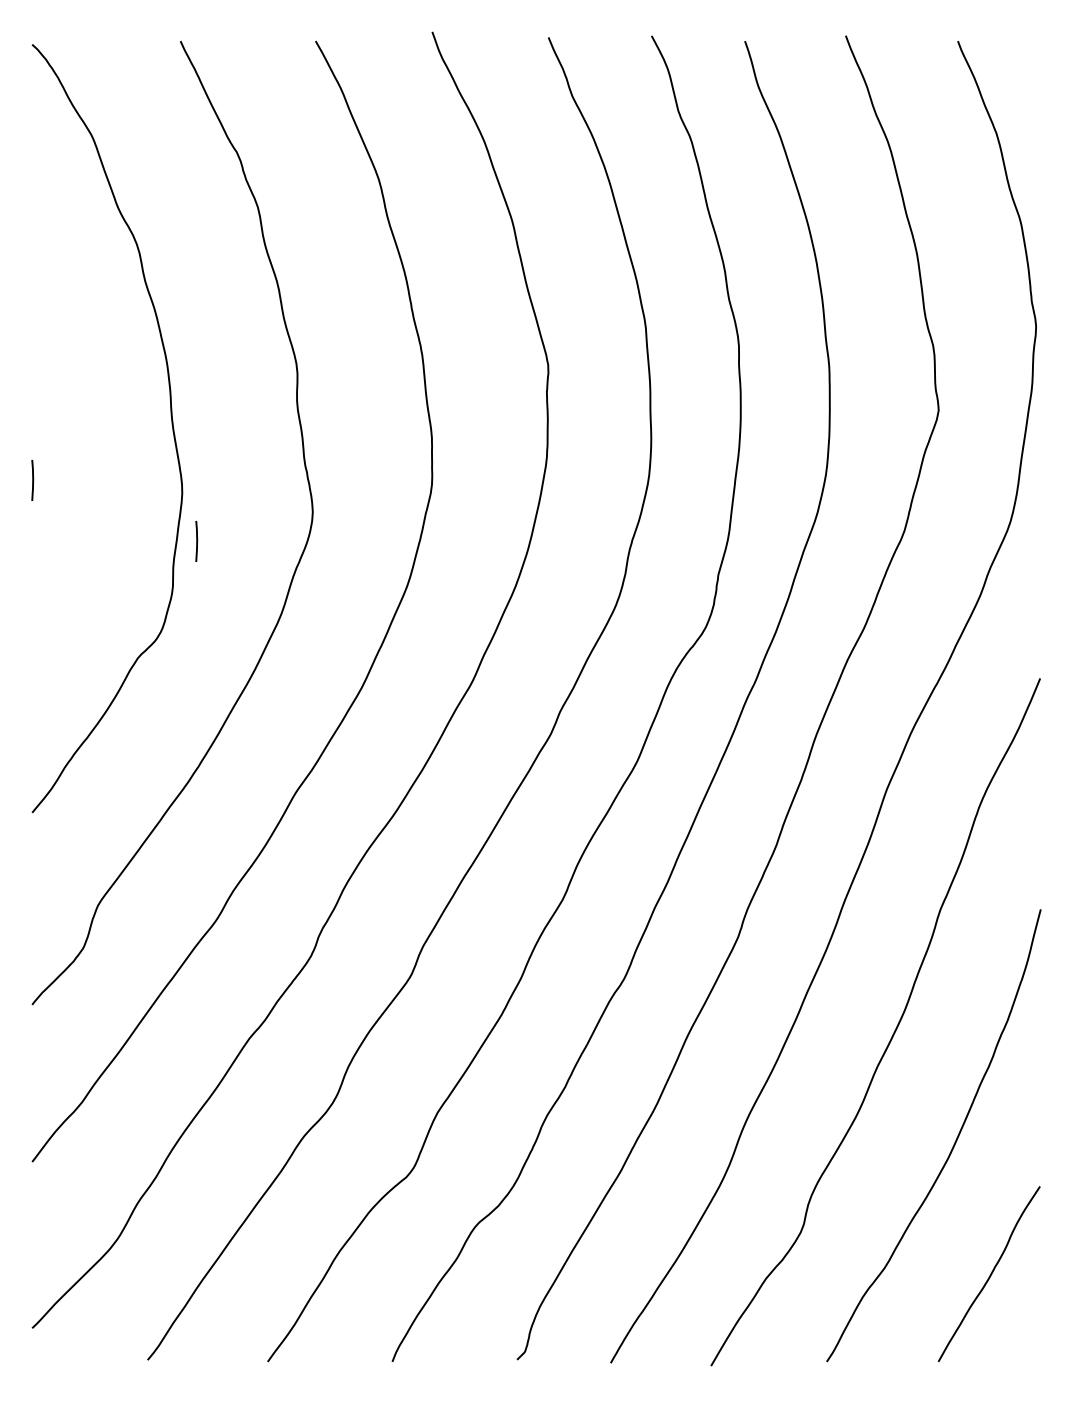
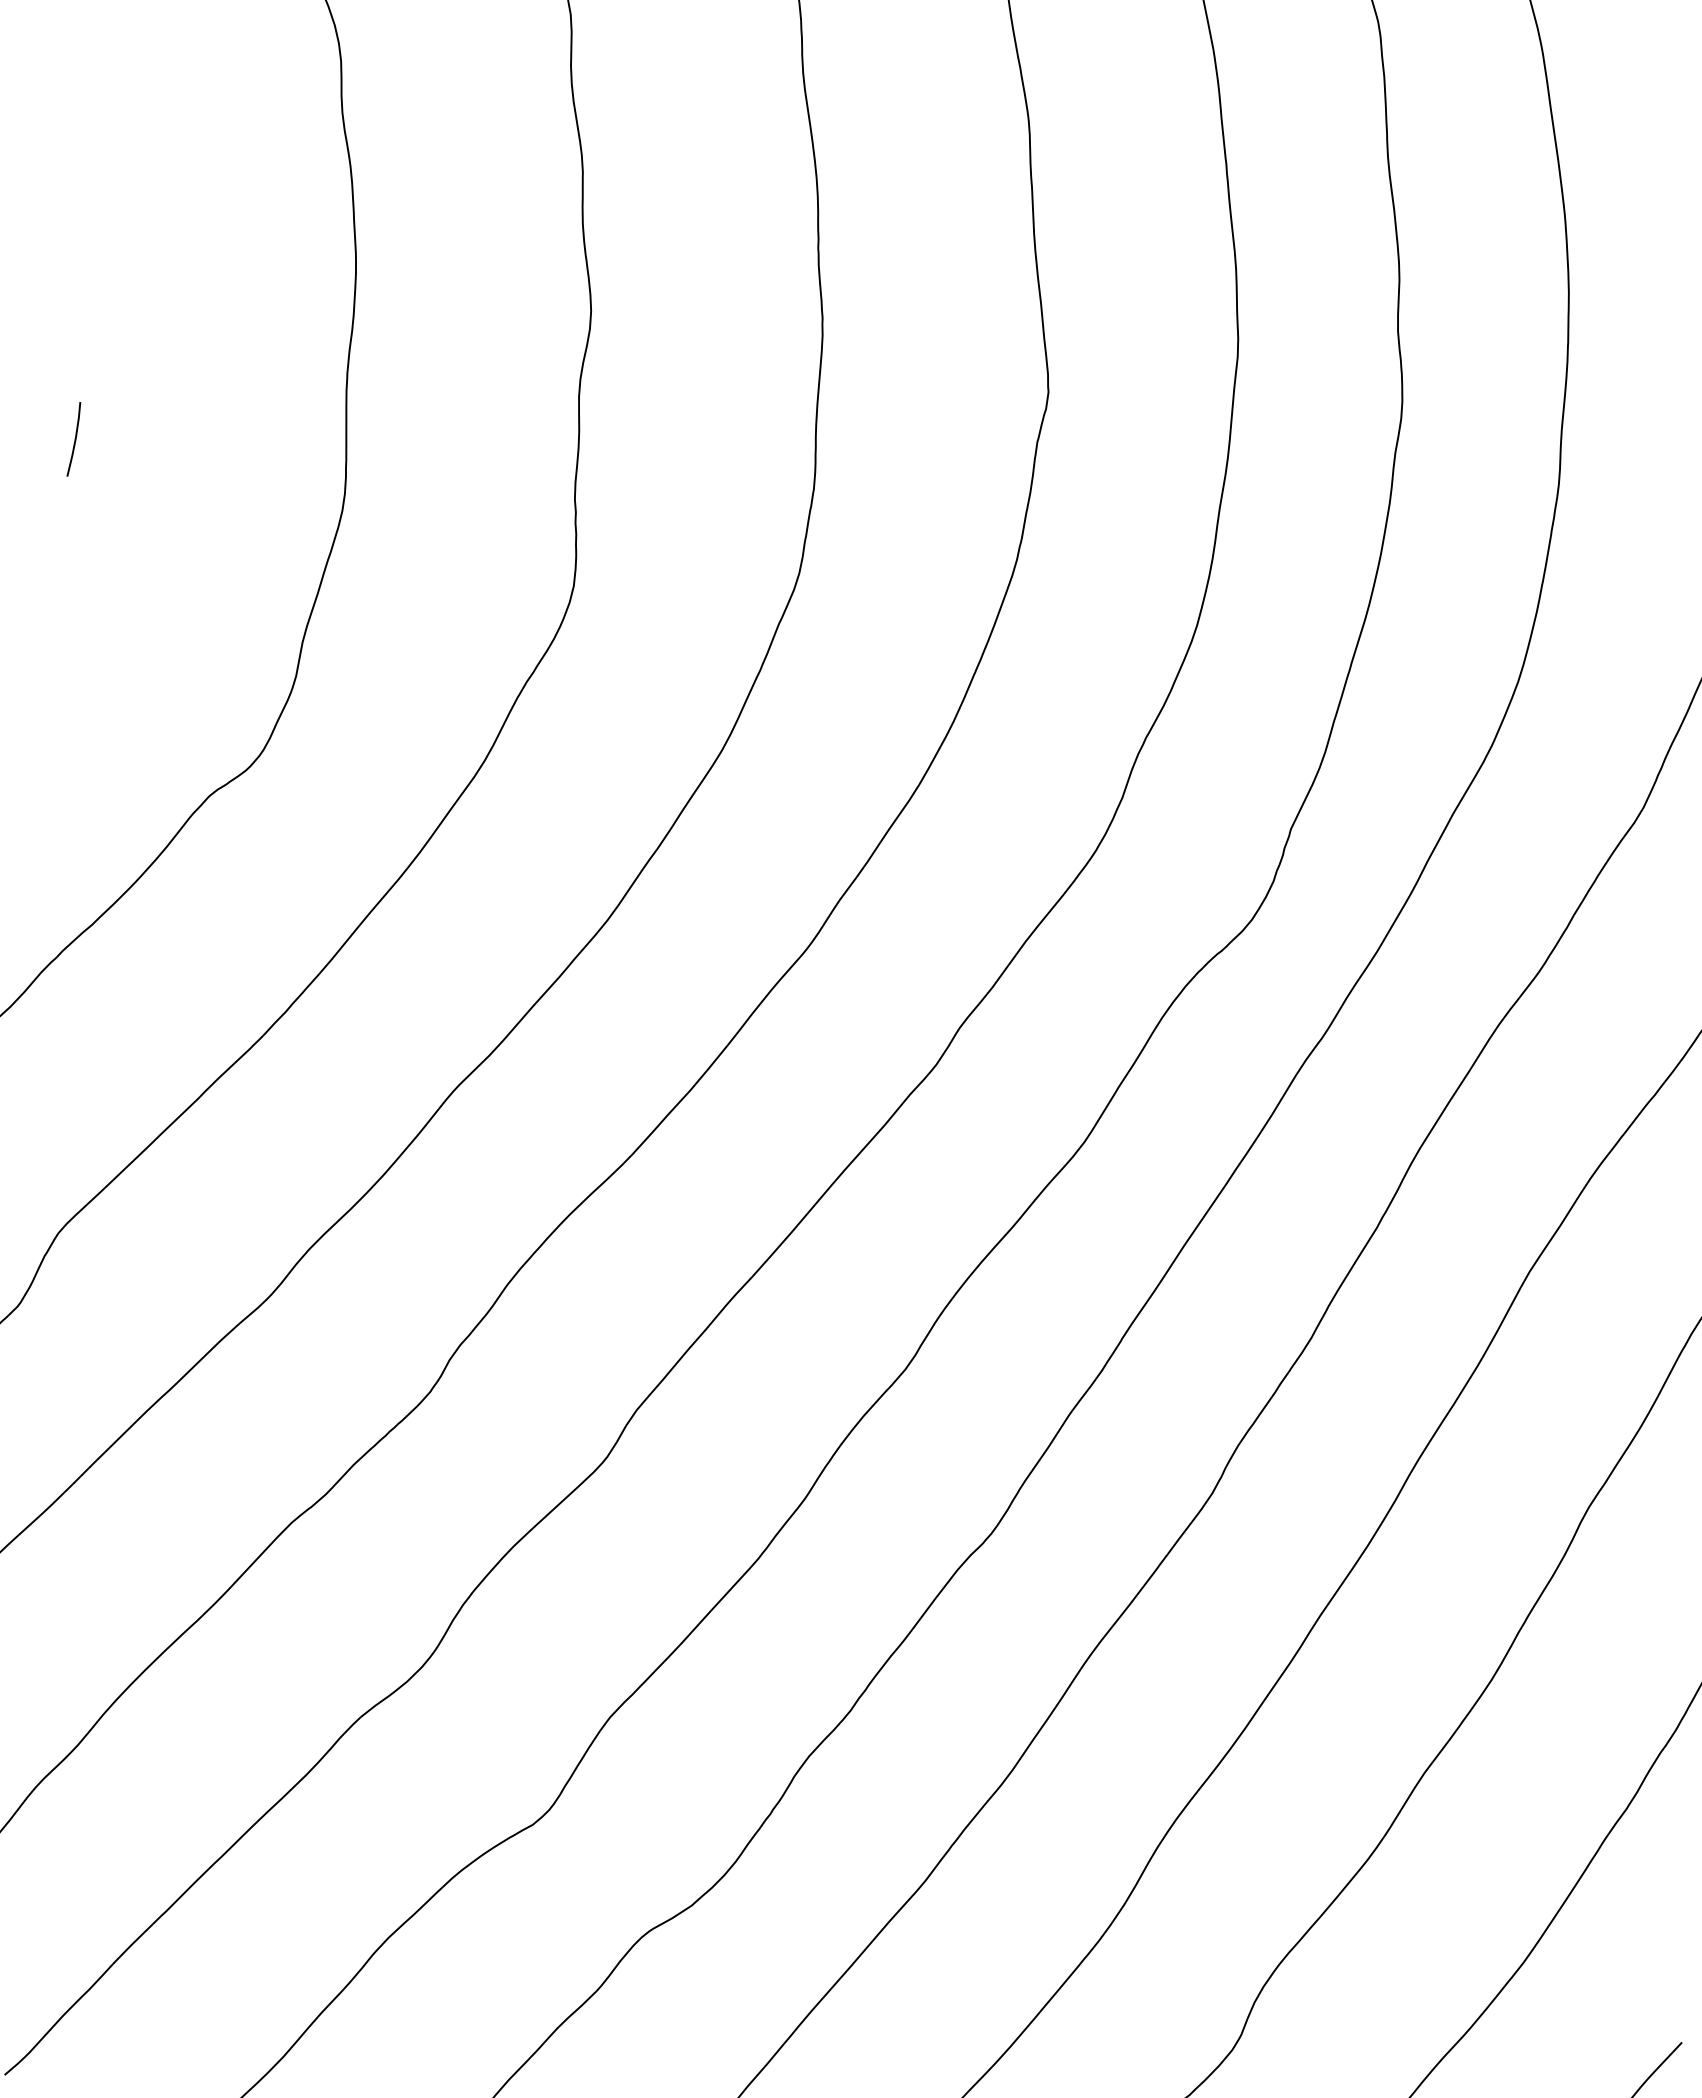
line: (196, 541) -> (353, 602), removed

